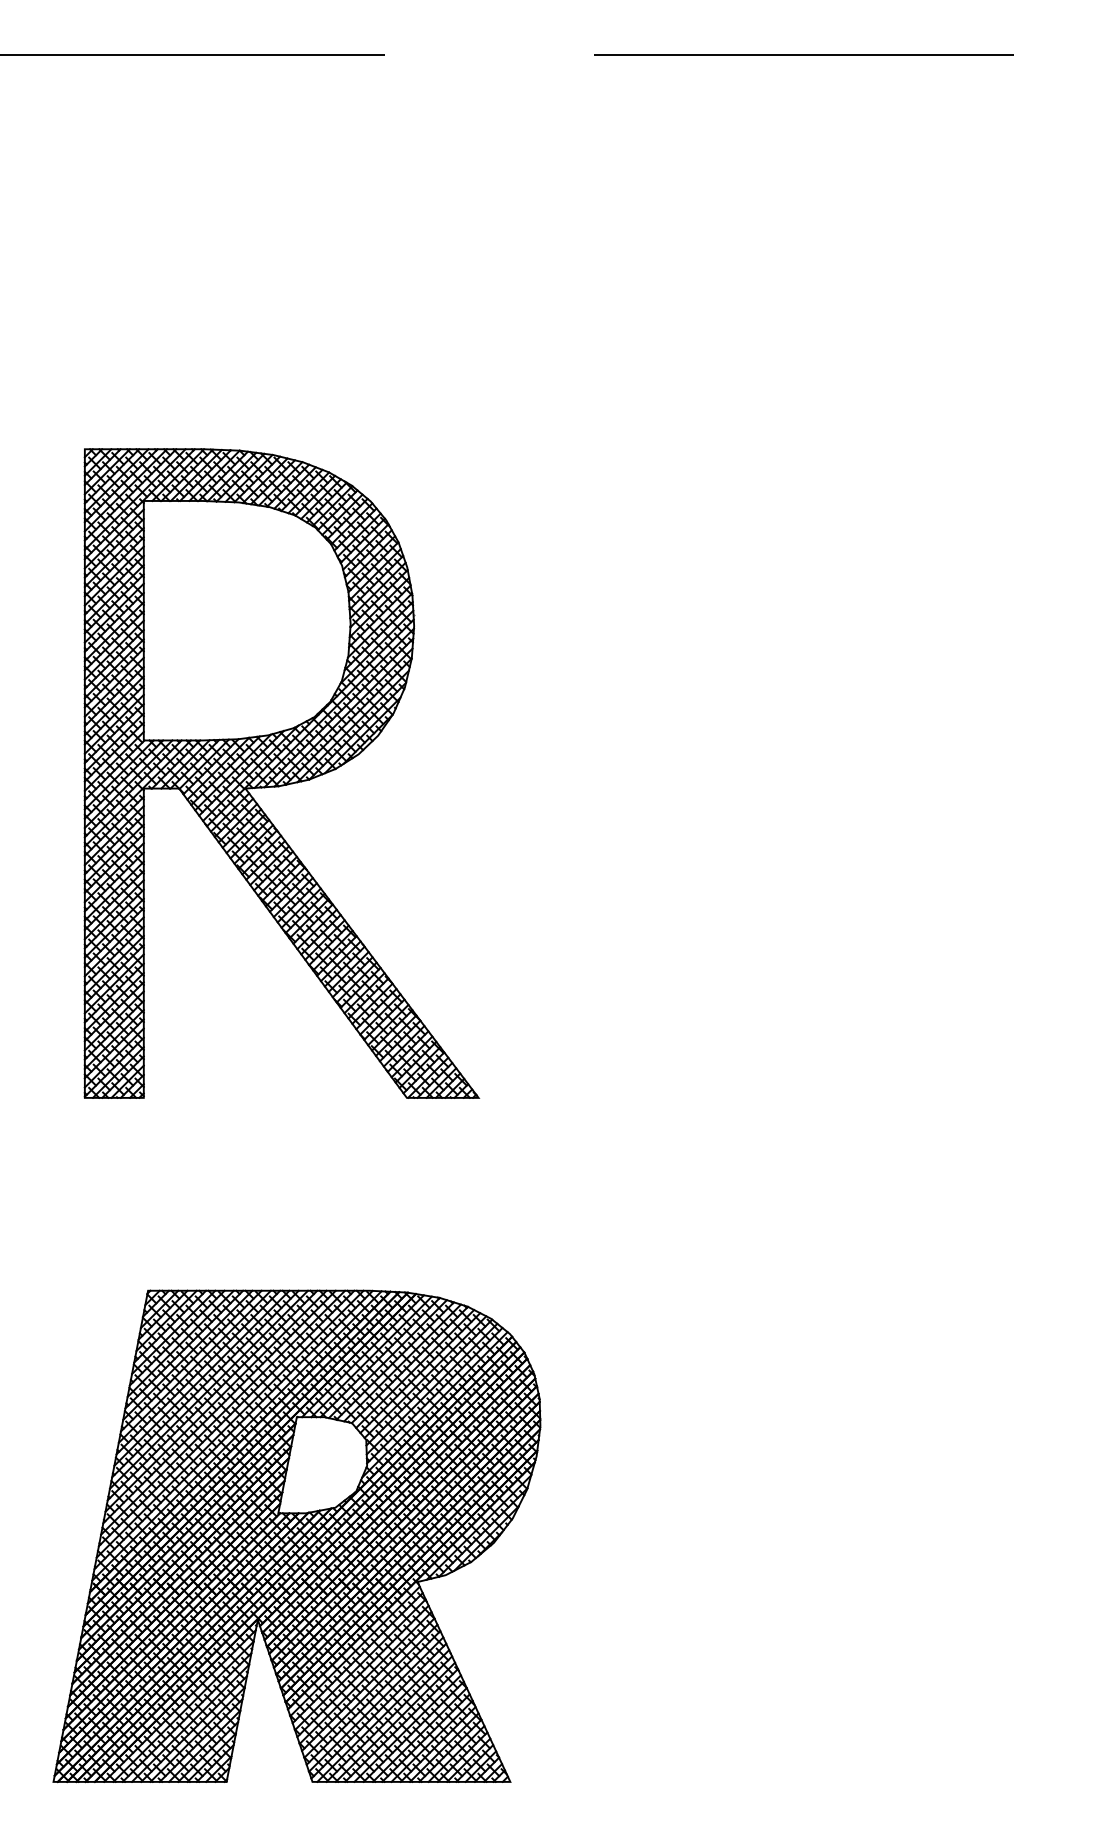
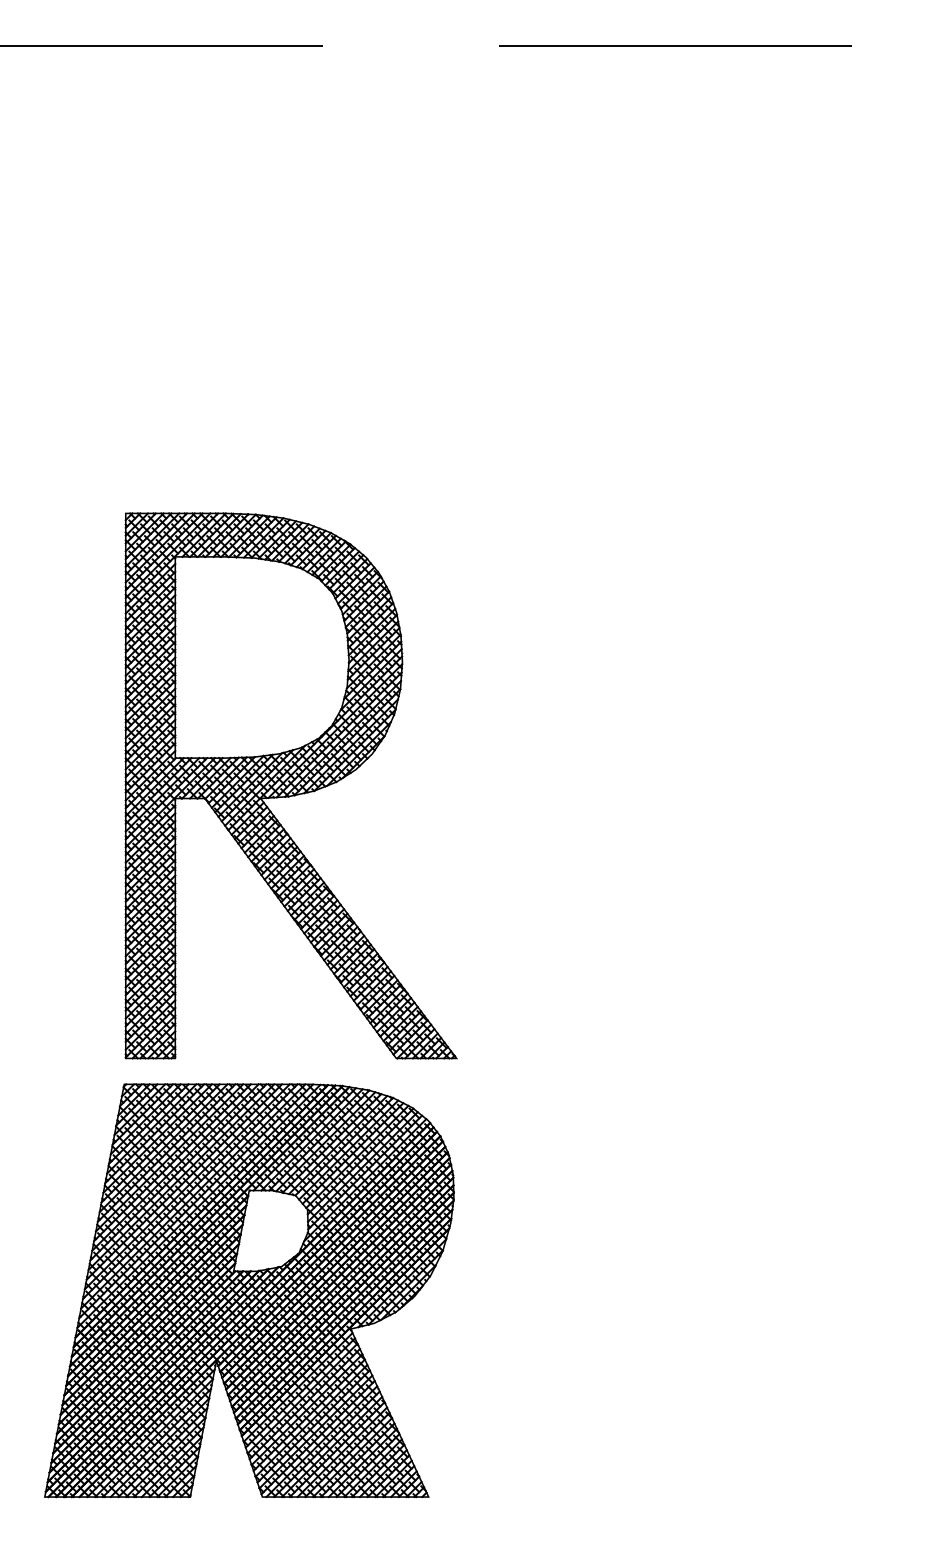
part: (281, 773) -> (290, 785), moved

